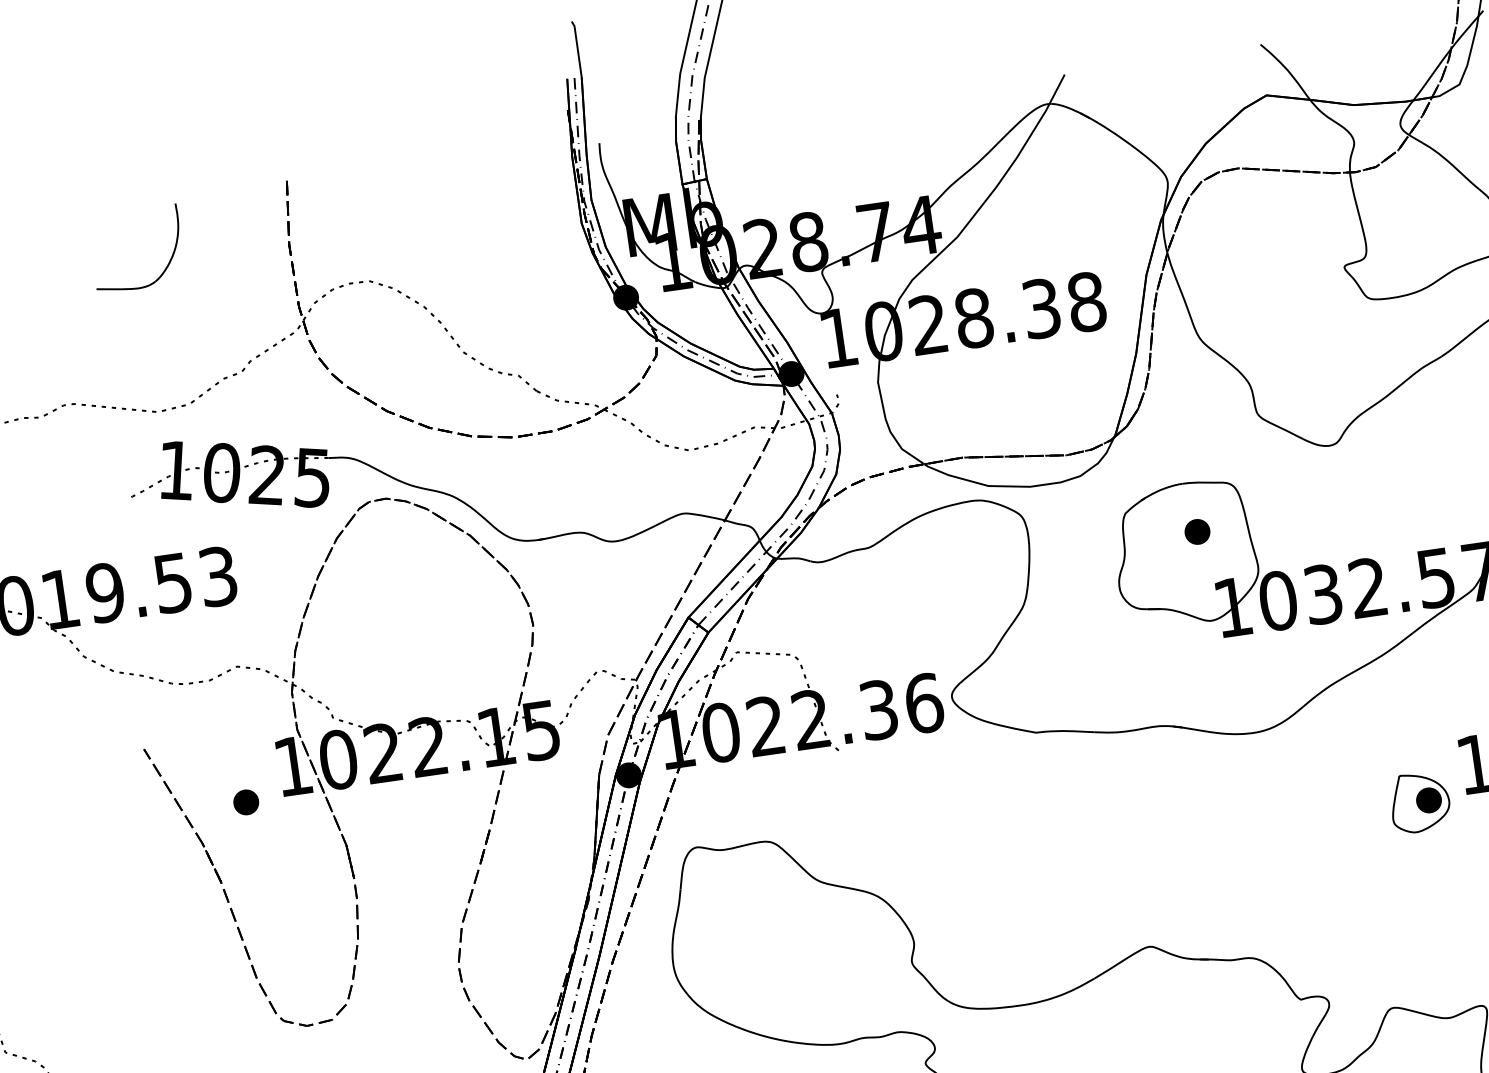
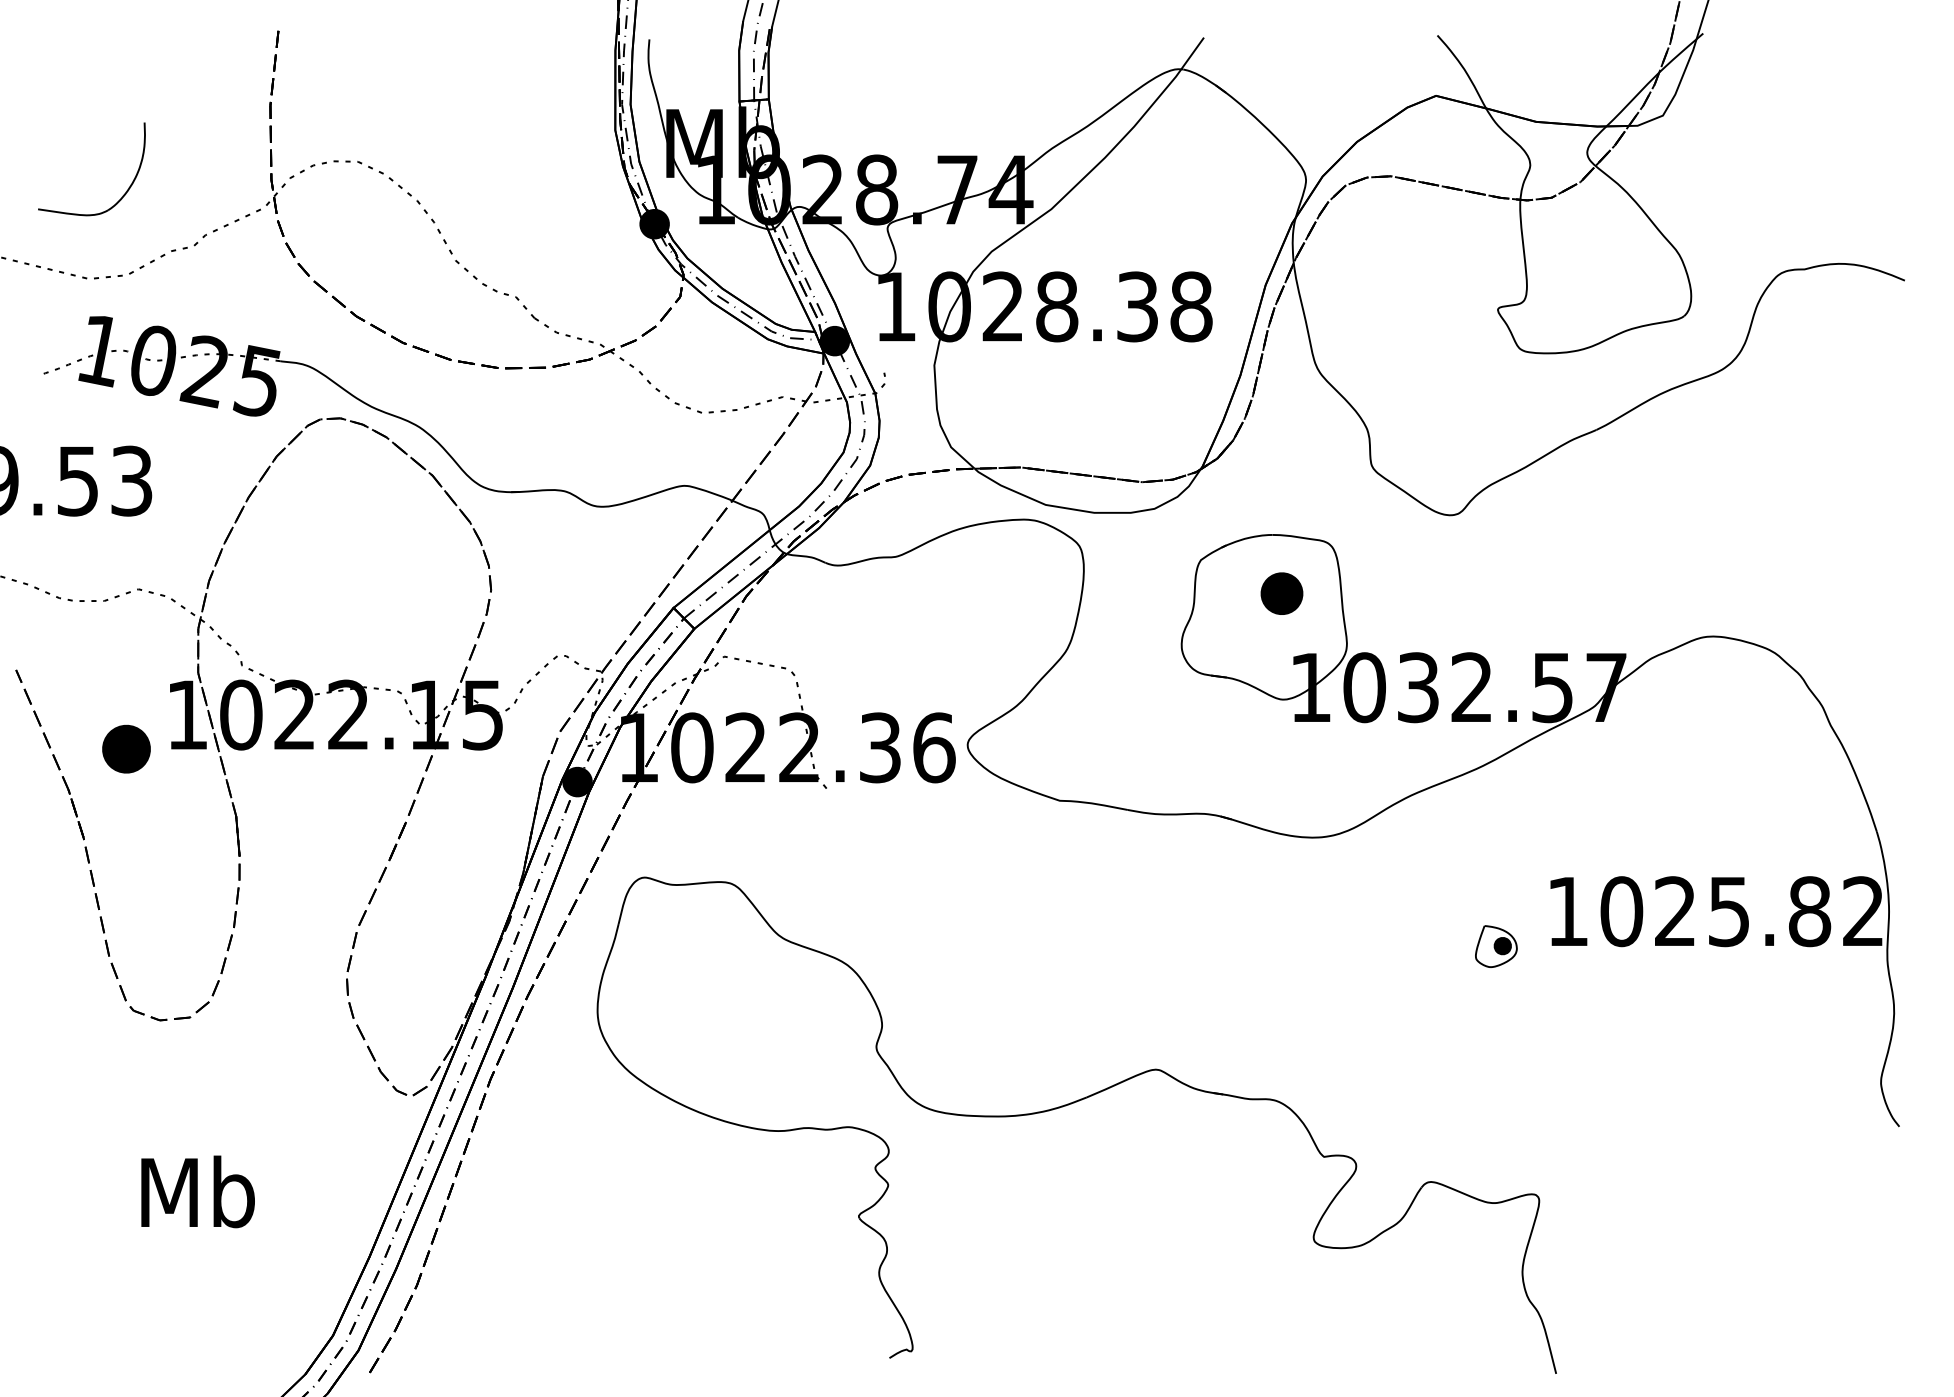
part: (165, 267) -> (122, 195), moved
part: (1197, 531) -> (1281, 593), size x1.4
part: (246, 802) -> (126, 749), size x1.6
part: (1420, 802) -> (1496, 946), size x0.6

